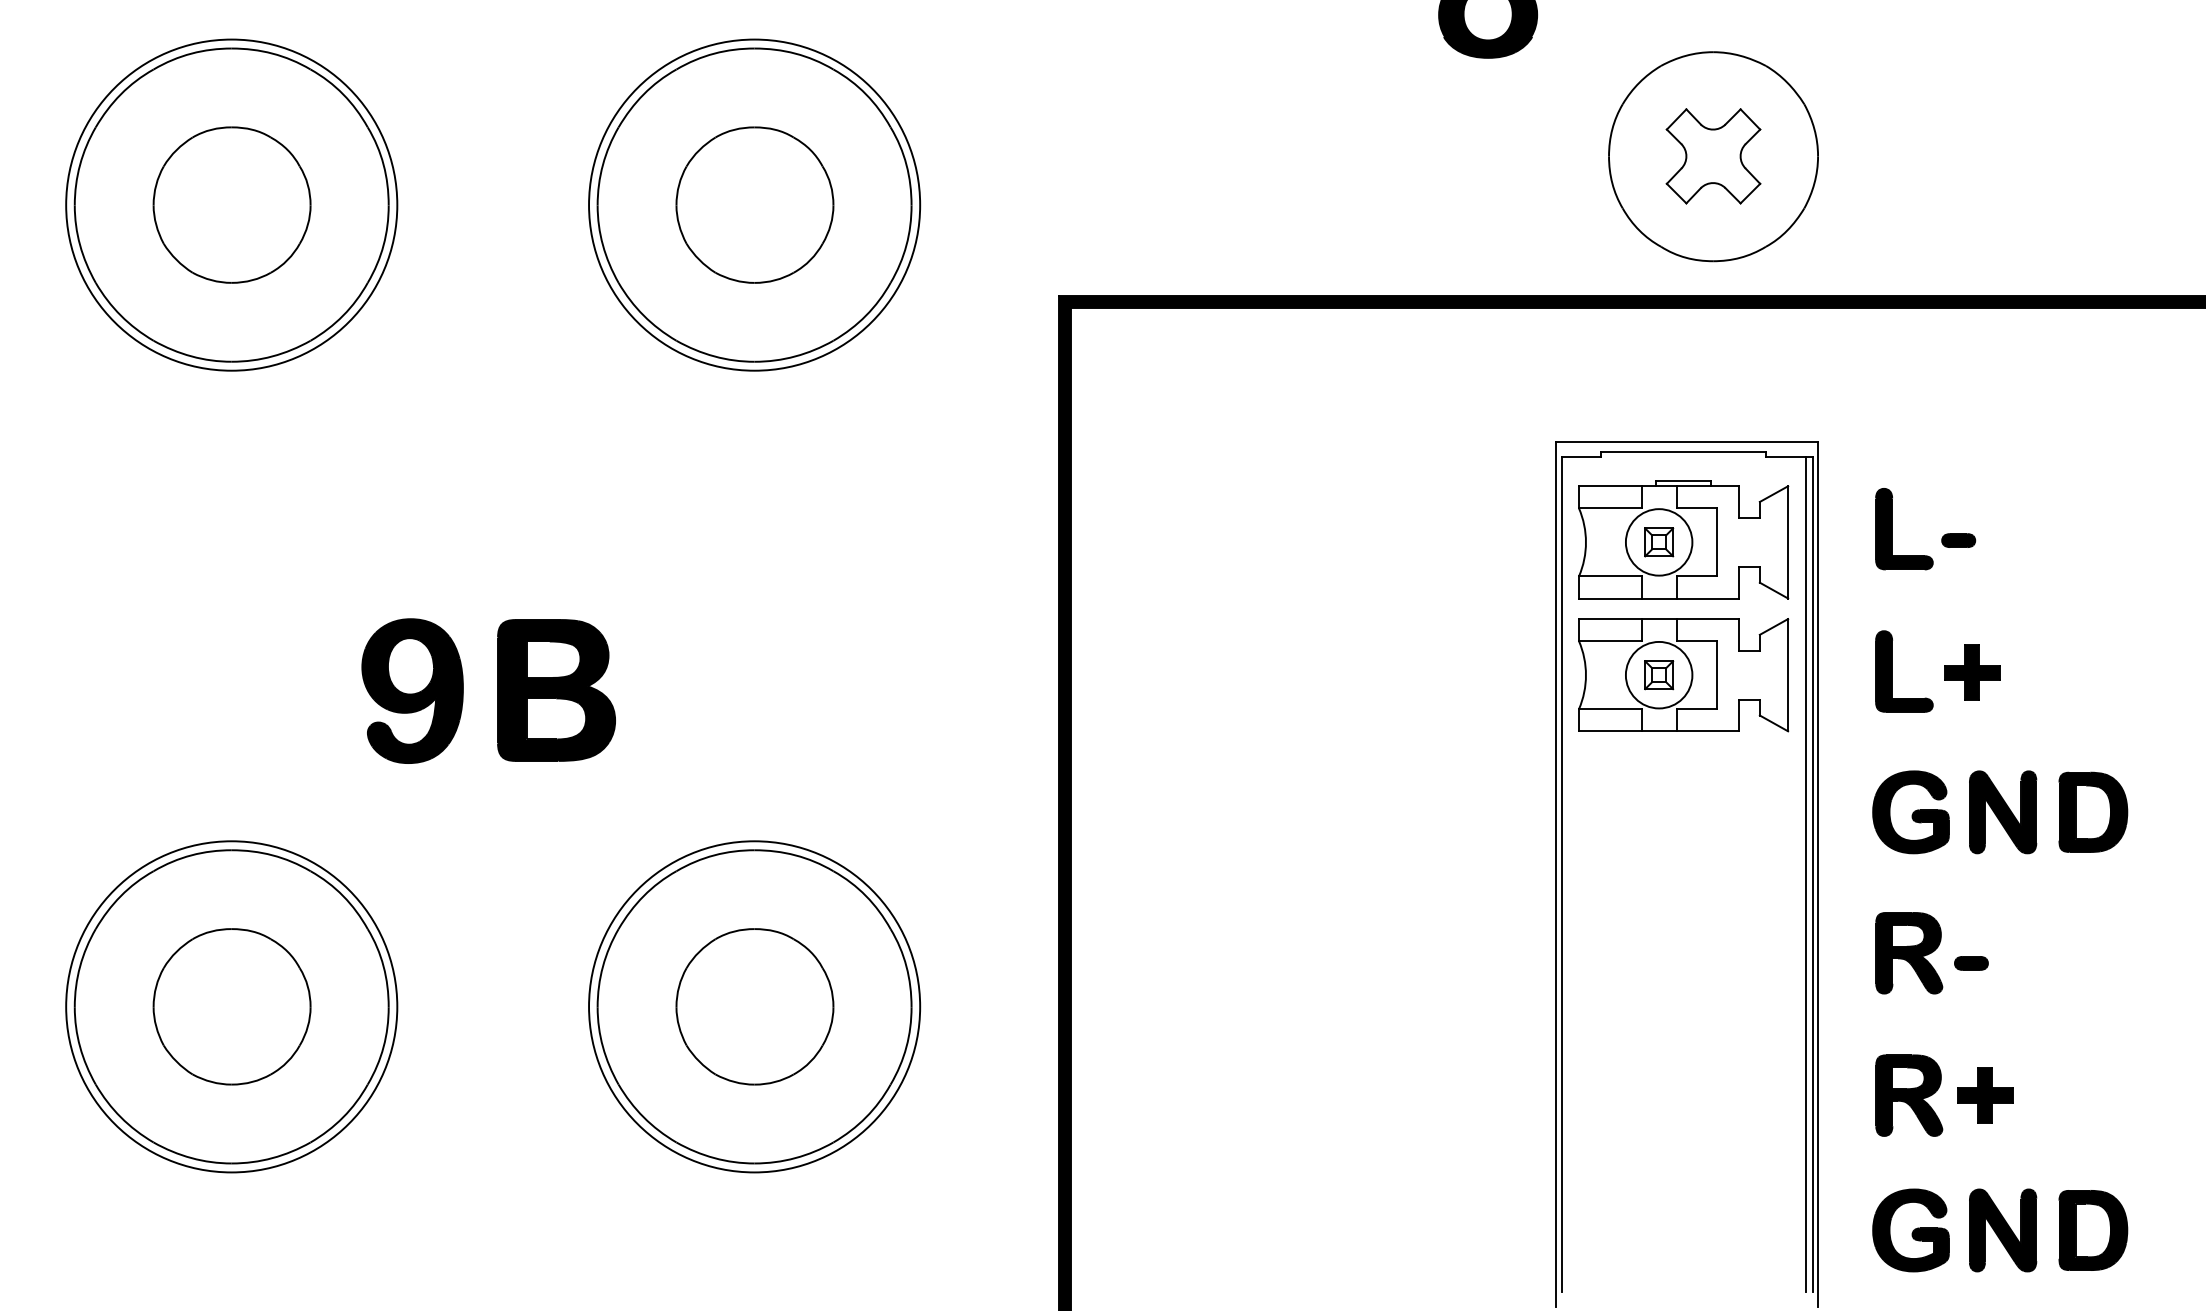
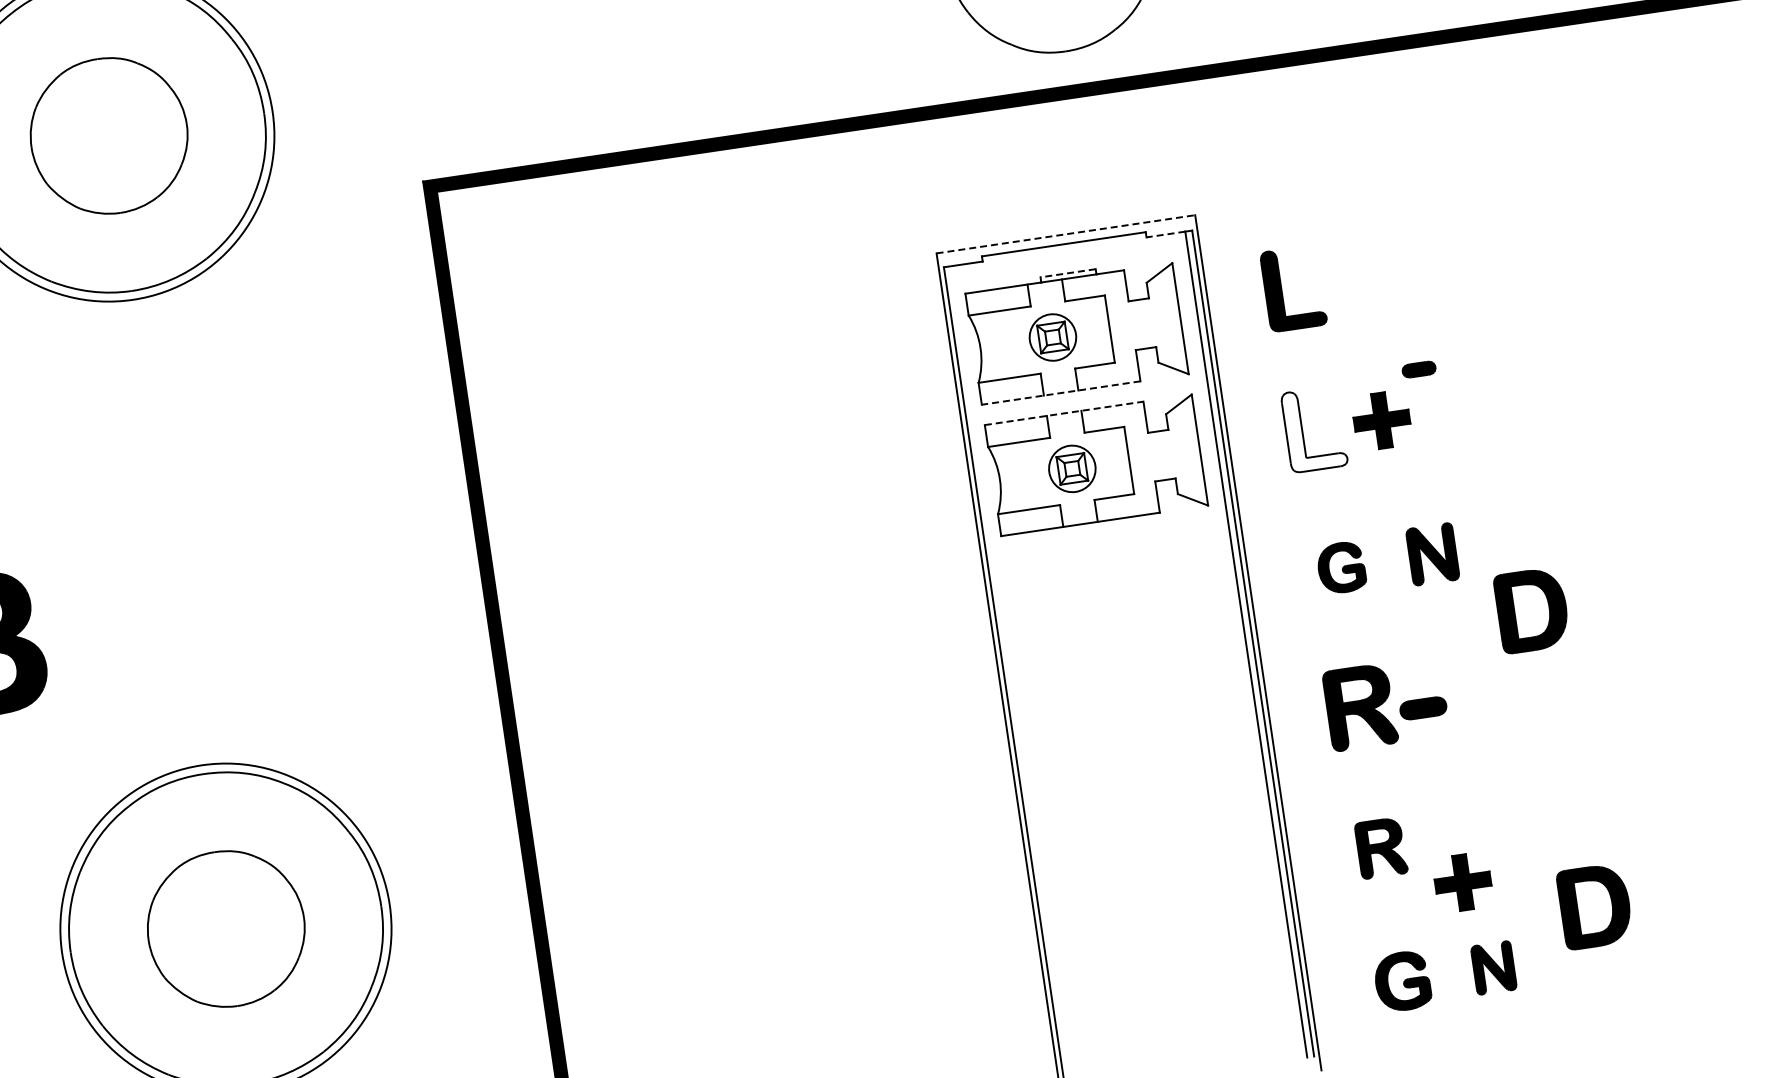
line: (1687, 442) -> (1066, 234), solid -> dashed
line: (1785, 456) -> (1165, 234), solid -> dashed
line: (1683, 481) -> (1068, 273), solid -> dashed
part: (1958, 540) -> (1418, 369), moved
circle: (1658, 542) -> (1052, 337), size x0.7
line: (1658, 598) -> (1060, 393), solid -> dashed
line: (1659, 619) -> (1064, 413), solid -> dashed
fill: (1904, 671) -> (1314, 429), removed
circle: (1658, 674) -> (1071, 468), size x0.7
part: (2093, 811) -> (1532, 609), moved
part: (1910, 812) -> (1341, 568), size x0.6
part: (2003, 812) -> (1433, 554), size x0.7
part: (1971, 963) -> (1423, 708), size x1.4
part: (1909, 1095) -> (1381, 848), size x0.7
part: (1985, 1095) -> (1463, 882), moved
part: (1910, 1230) -> (1402, 981), size x0.7
part: (2003, 1230) -> (1494, 967), size x0.6
part: (2093, 1230) -> (1595, 906), moved

